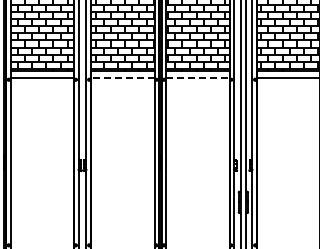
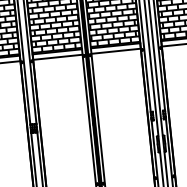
line: (122, 78) -> (57, 57), dashed -> solid
line: (197, 78) -> (115, 51), dashed -> solid

